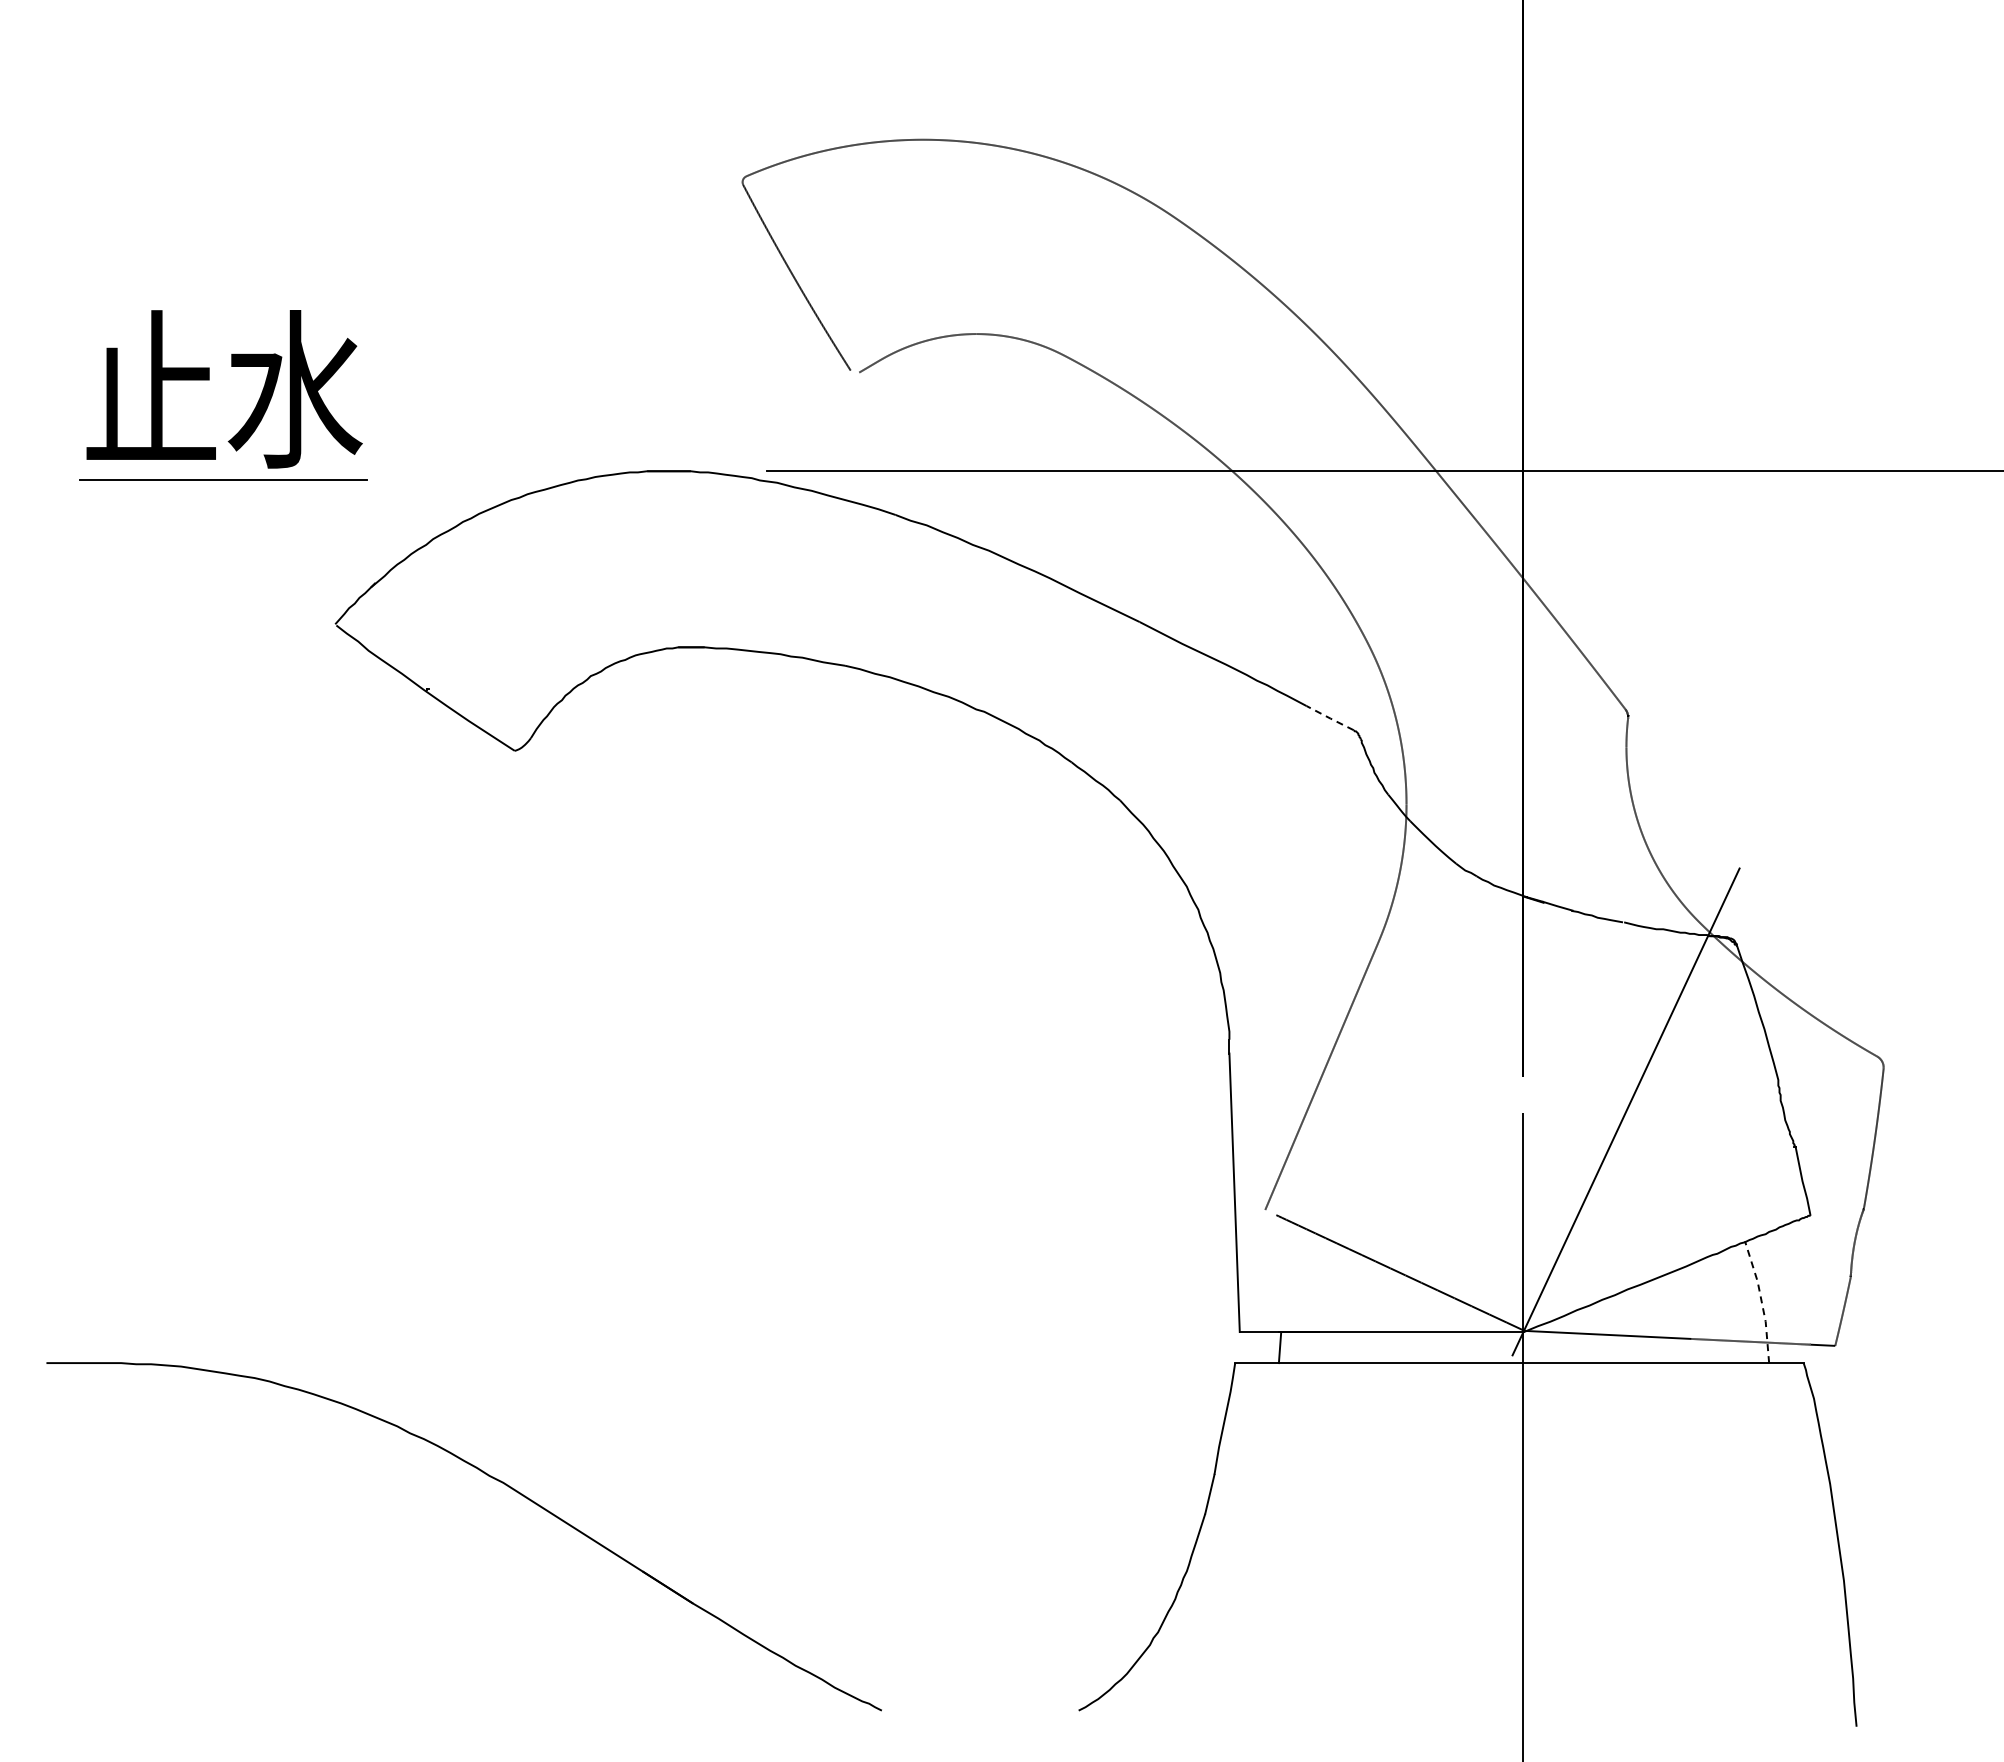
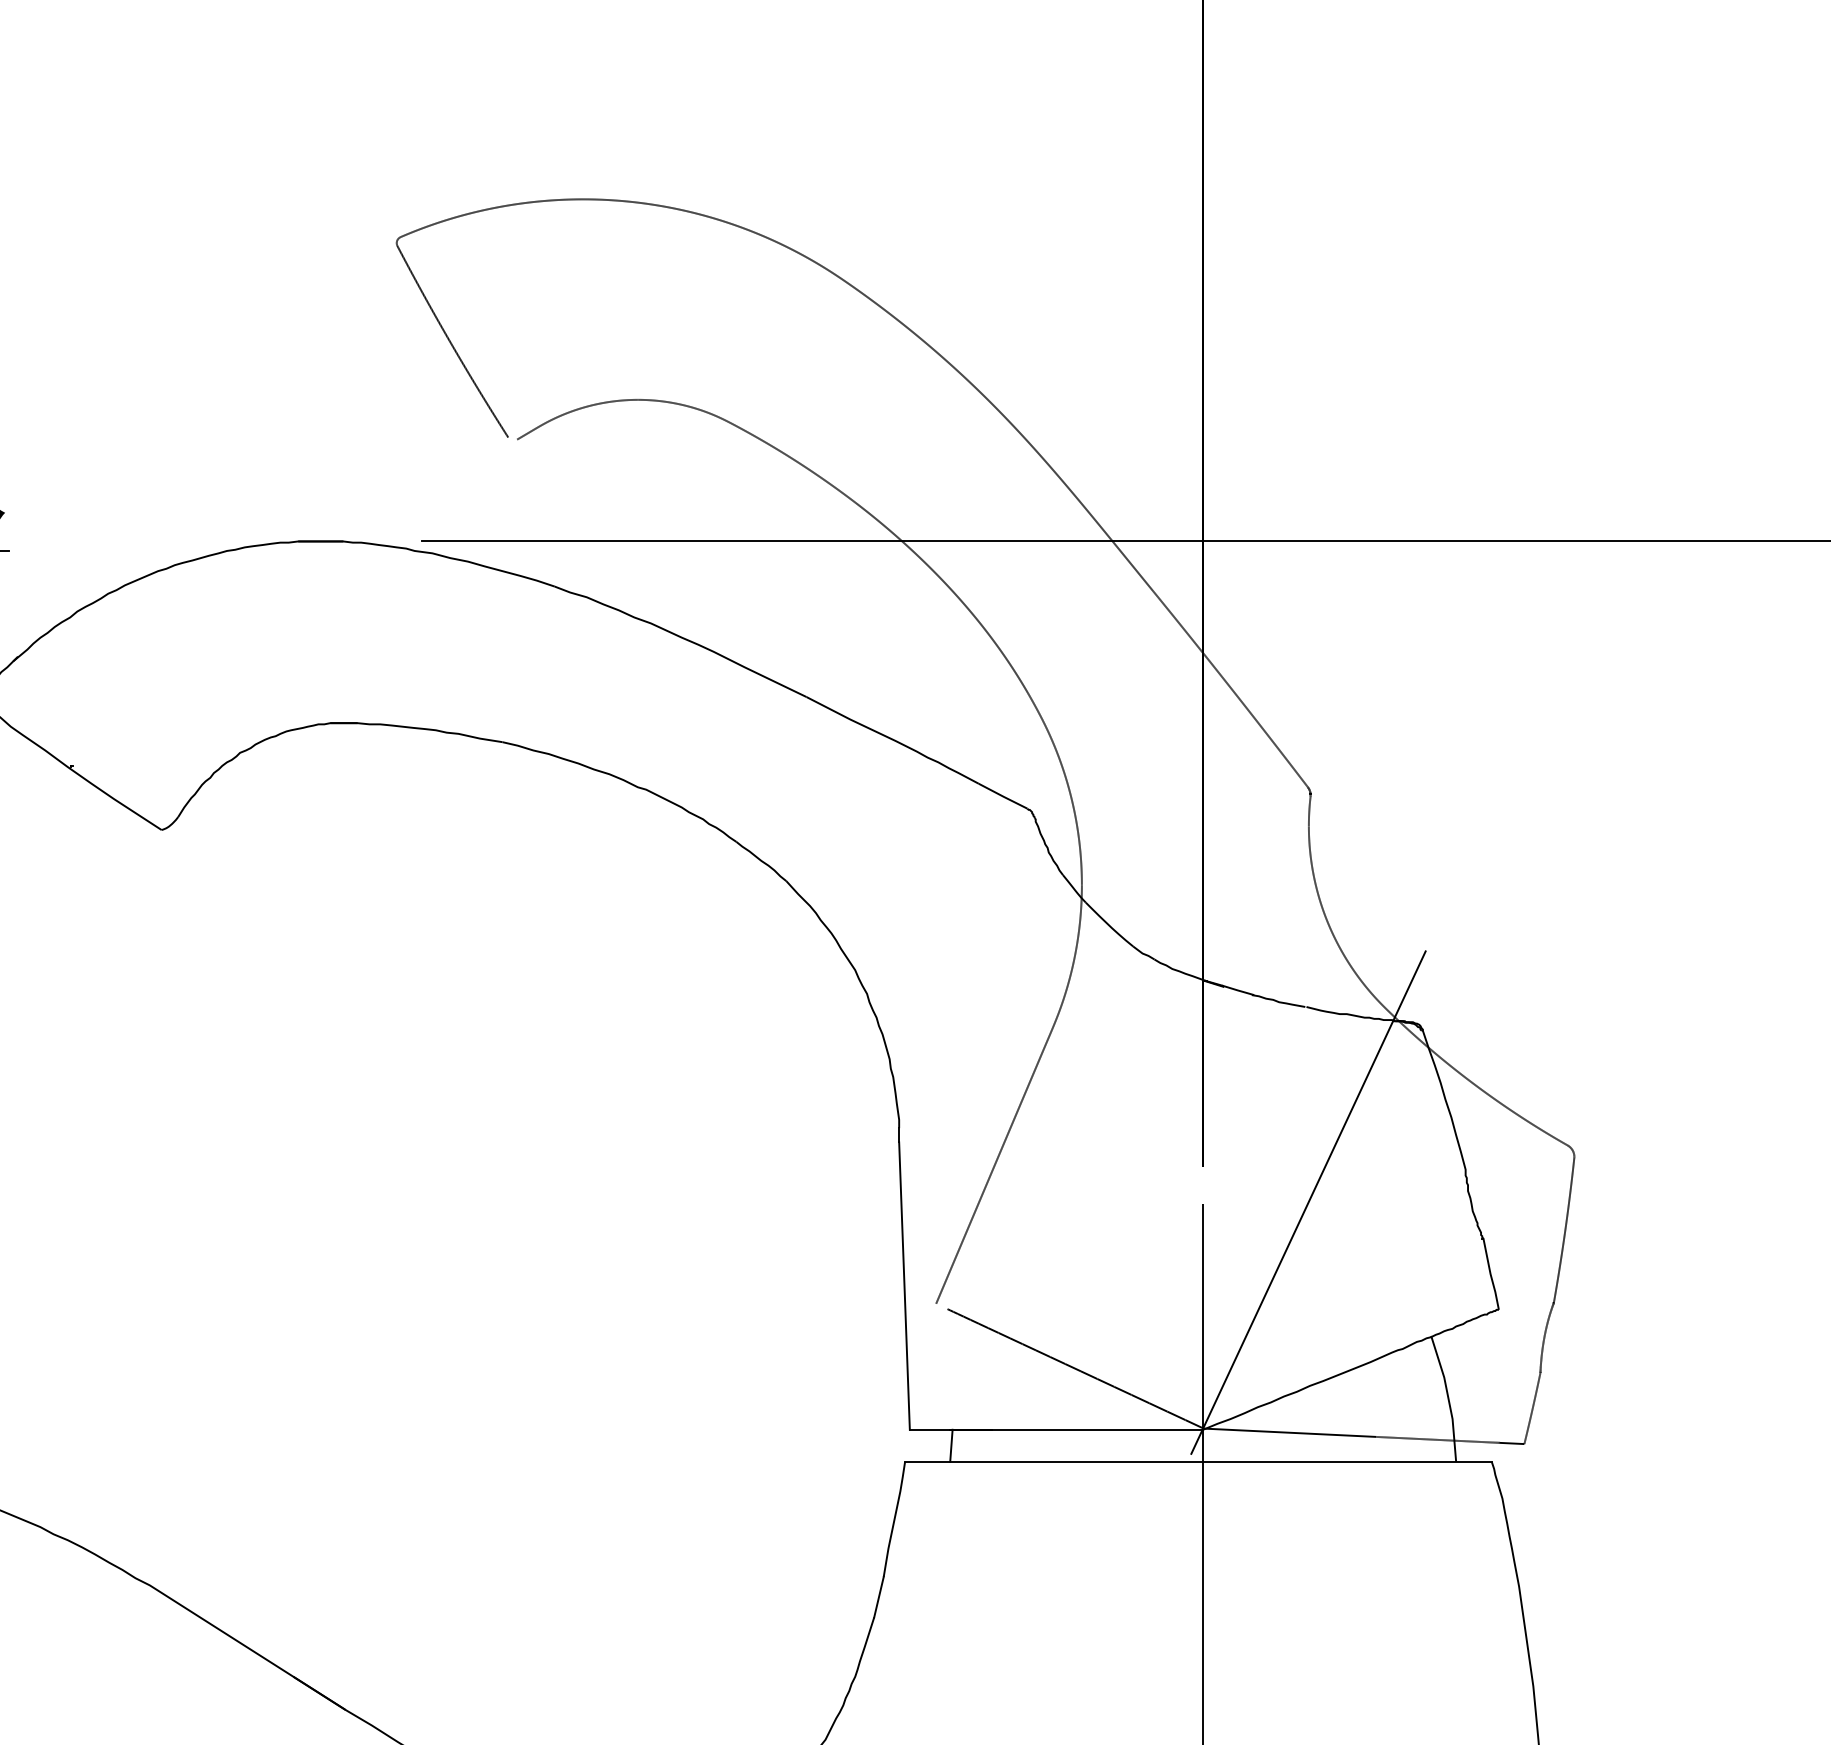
line: (1329, 718) -> (1002, 796), dashed -> solid
line: (1761, 1300) -> (1448, 1397), dashed -> solid

